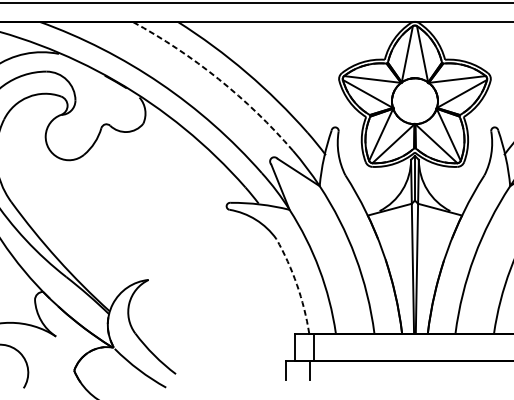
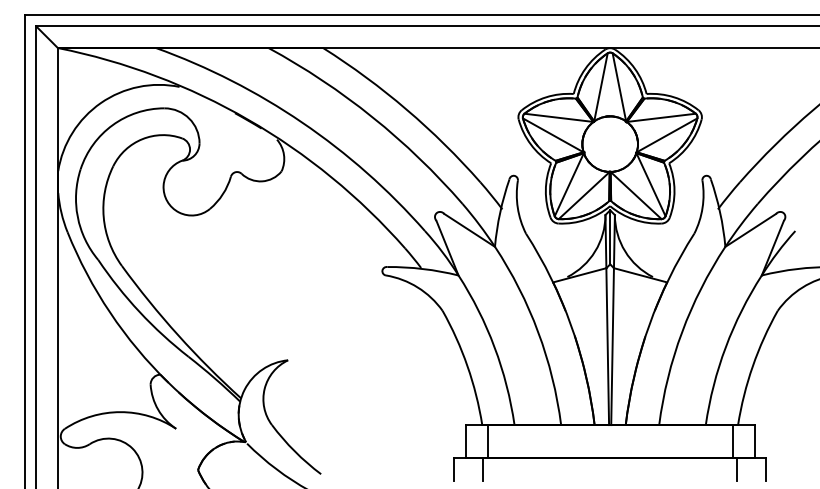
arc: (218, 79) -> (372, 117), dashed -> solid
arc: (297, 285) -> (467, 366), dashed -> solid

